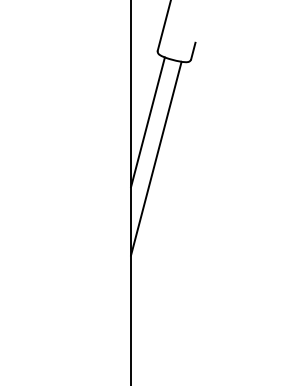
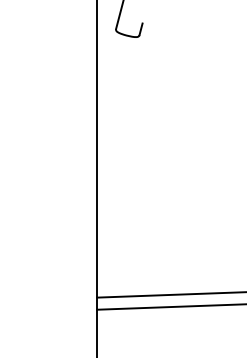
line: (148, 121) -> (109, 78), removed
line: (155, 158) -> (114, 104), removed

